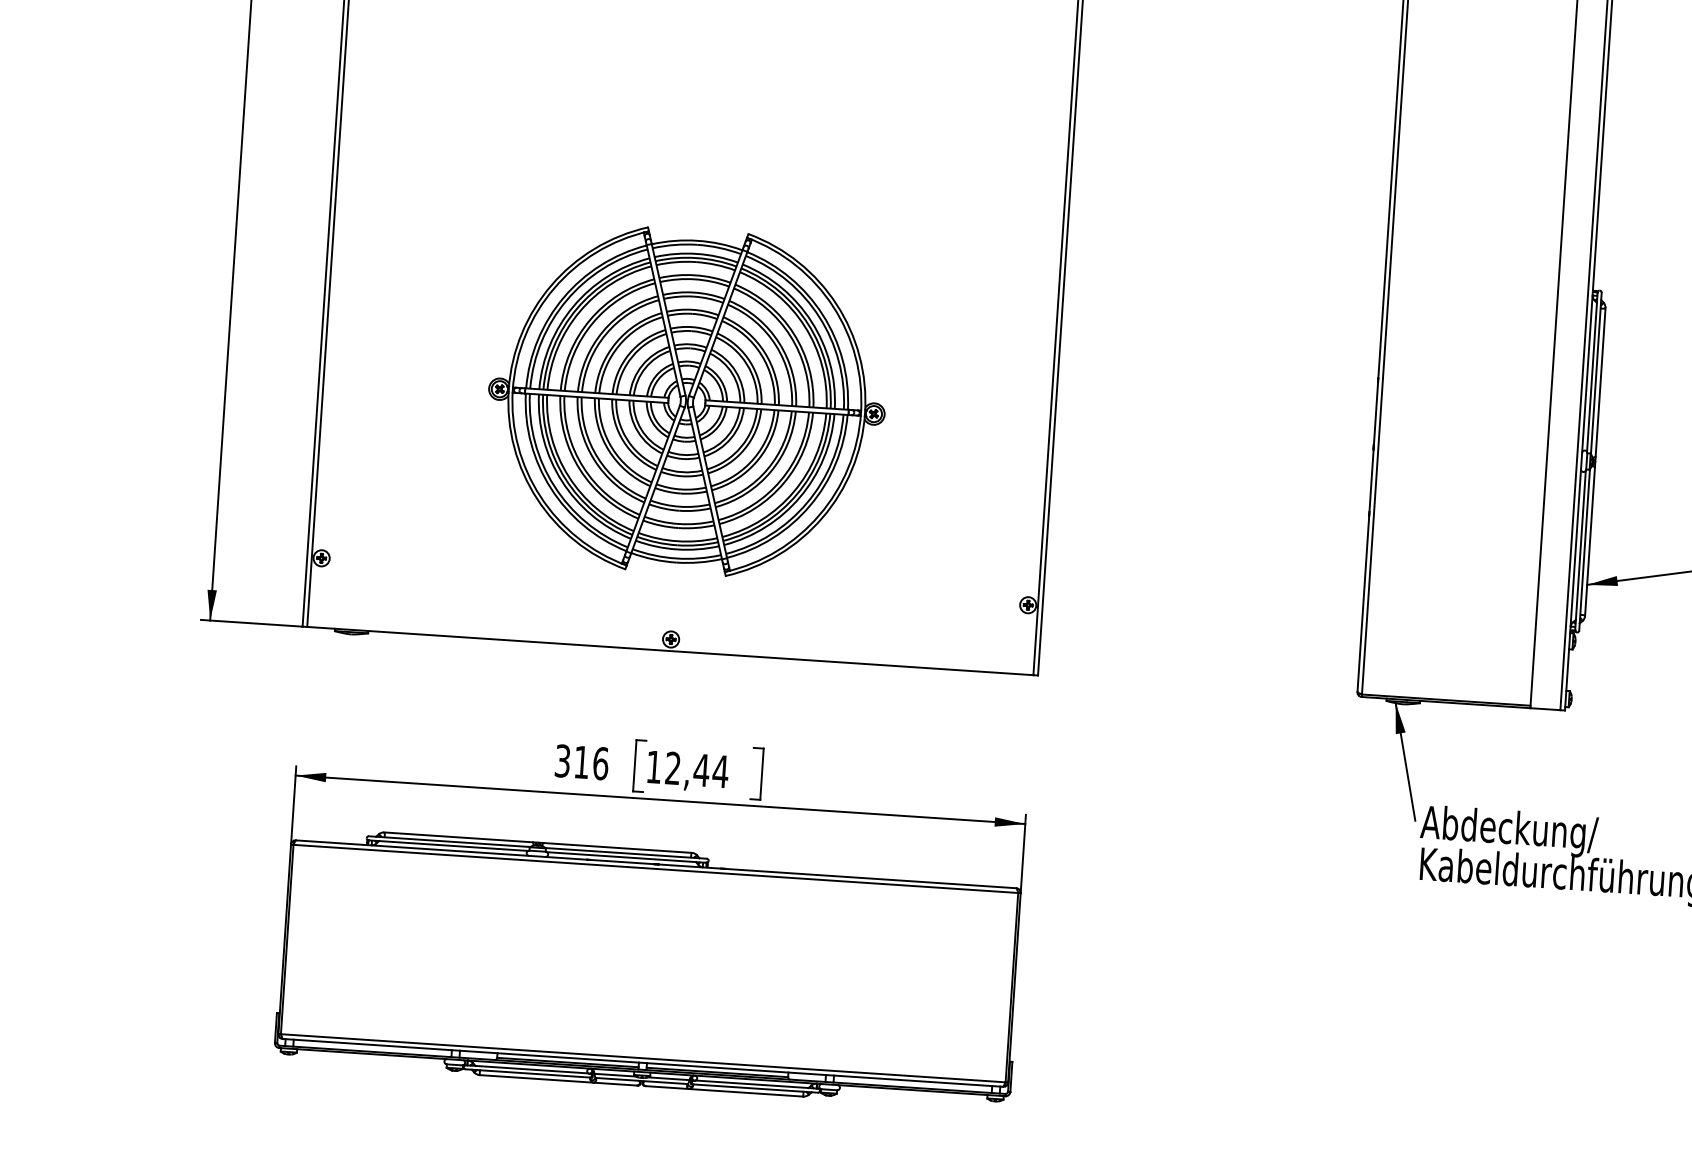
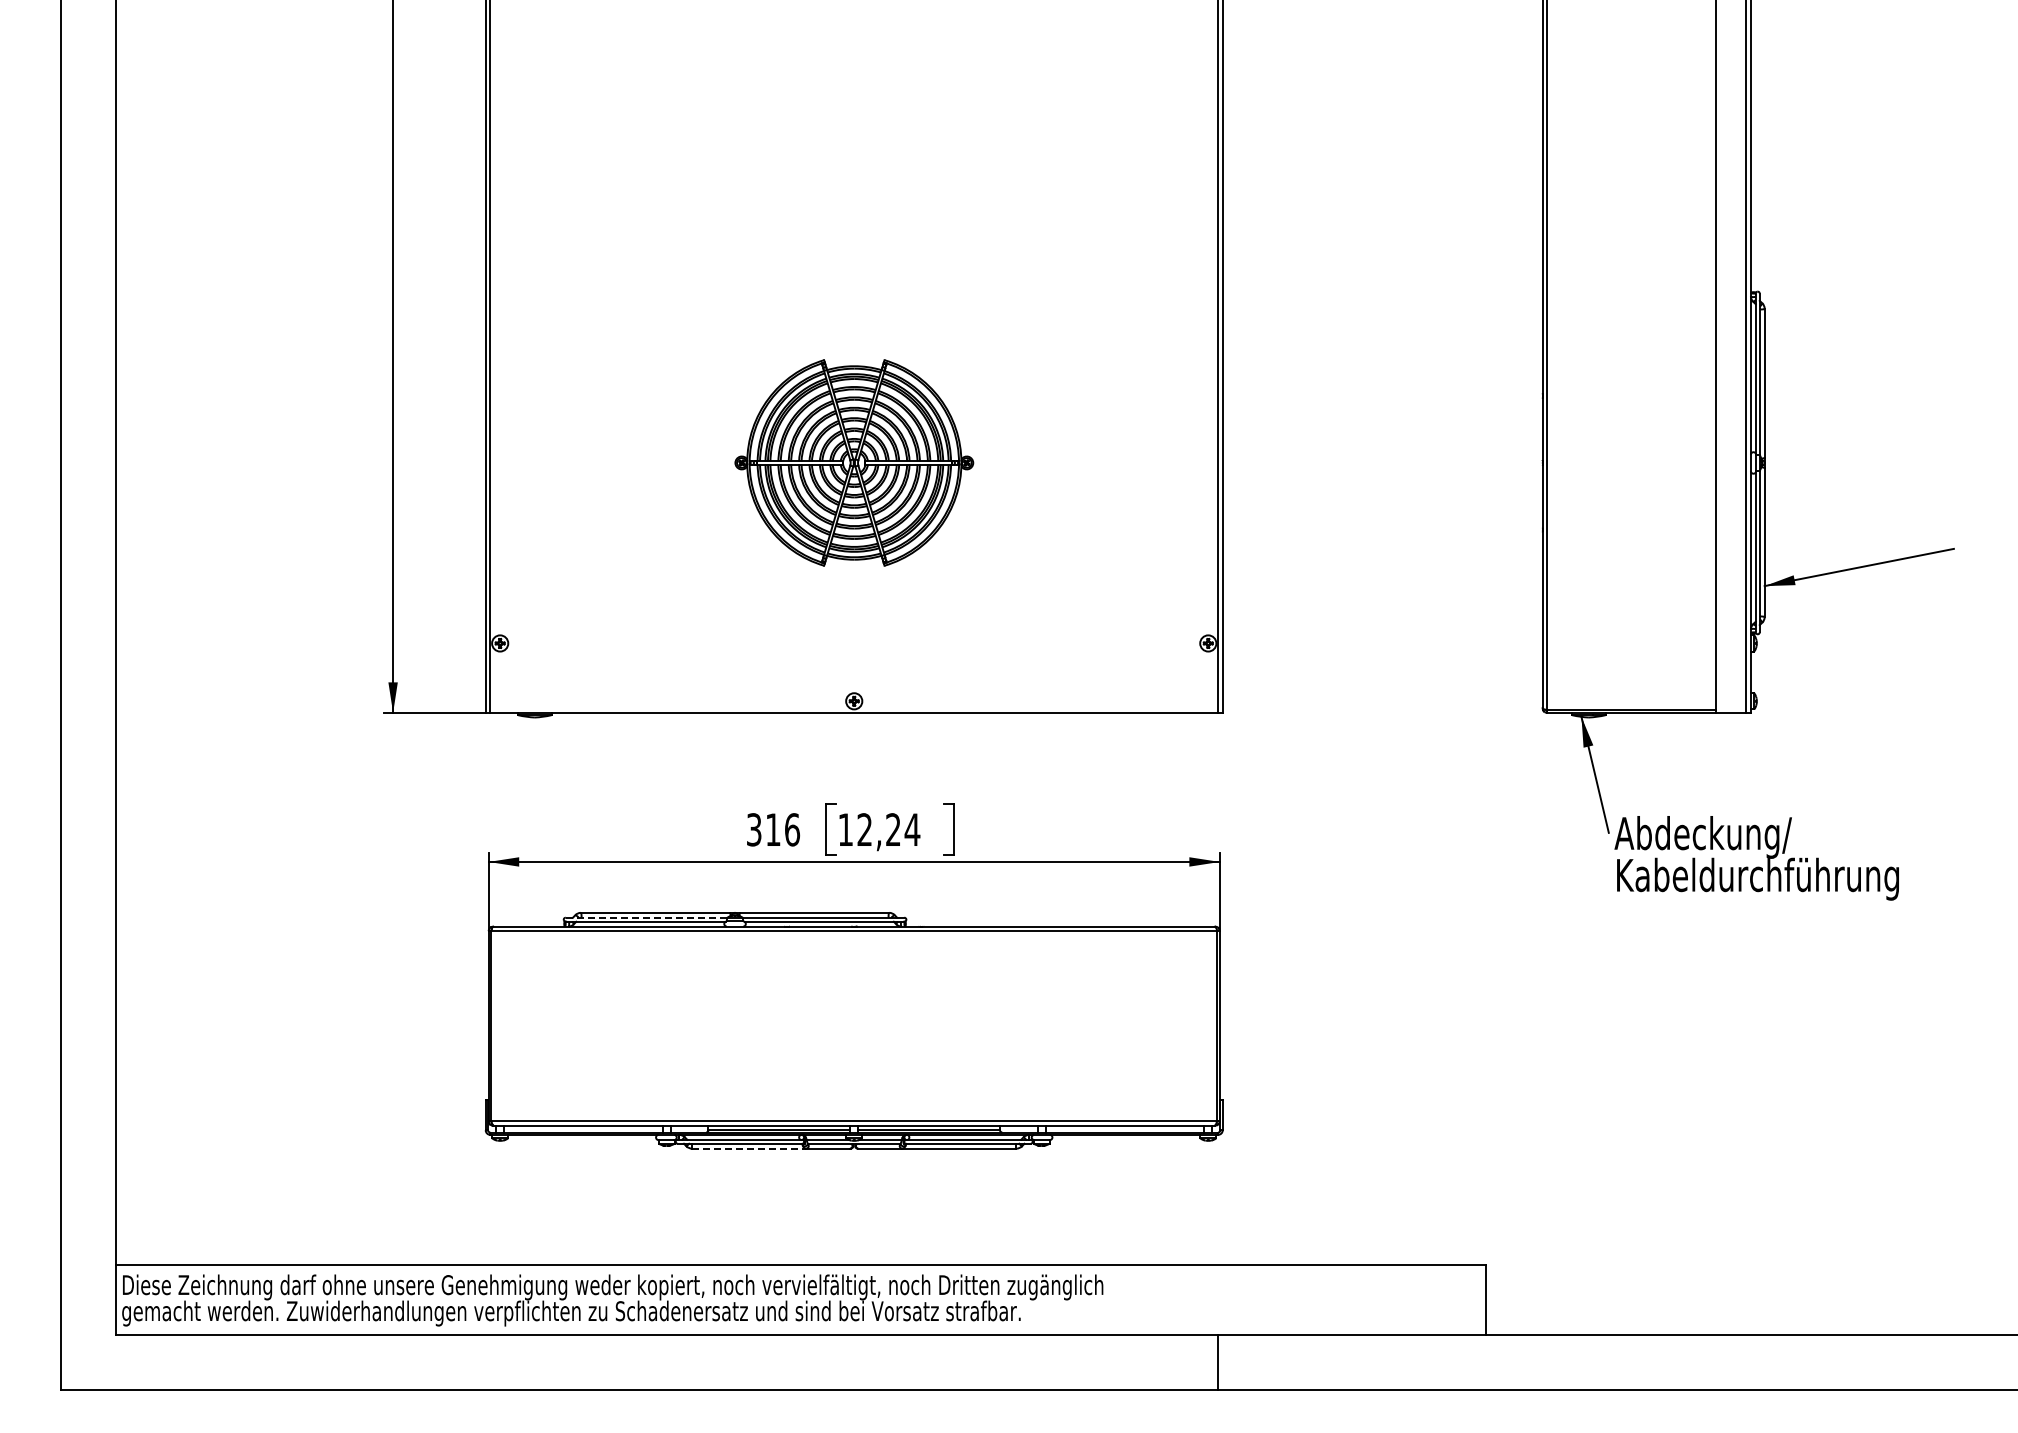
part: (687, 401) -> (854, 462), size x0.6
text: (701, 770) -> (893, 829), 12,44 -> 12,24
line: (449, 841) -> (646, 917), solid -> dashed
line: (536, 1078) -> (749, 1148), solid -> dashed

